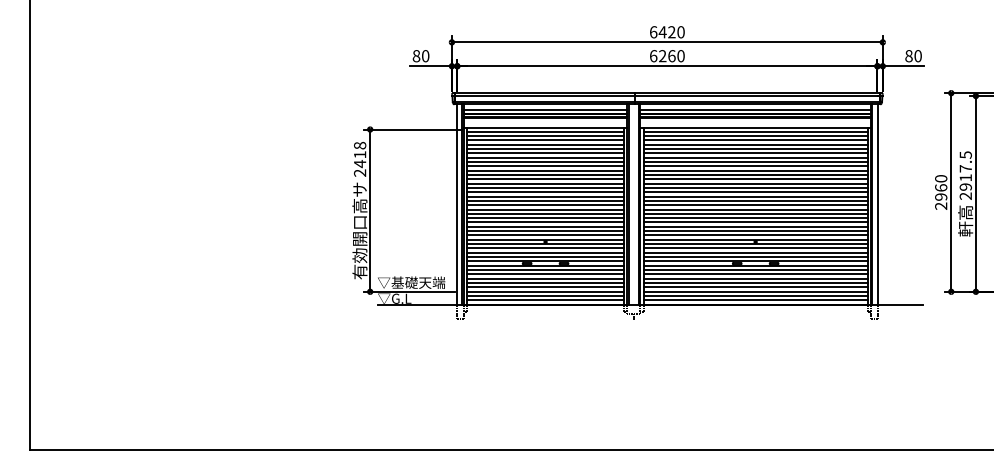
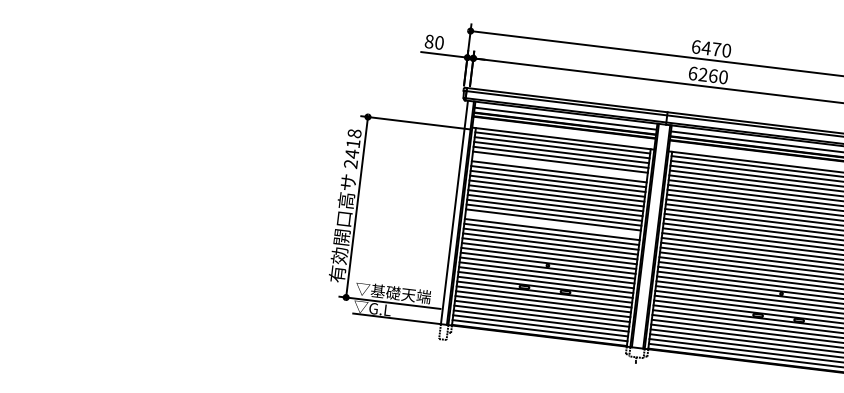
text: (671, 32) -> (716, 49), 6420 -> 6470
line: (545, 153) -> (559, 167), removed
line: (545, 205) -> (552, 225), removed

